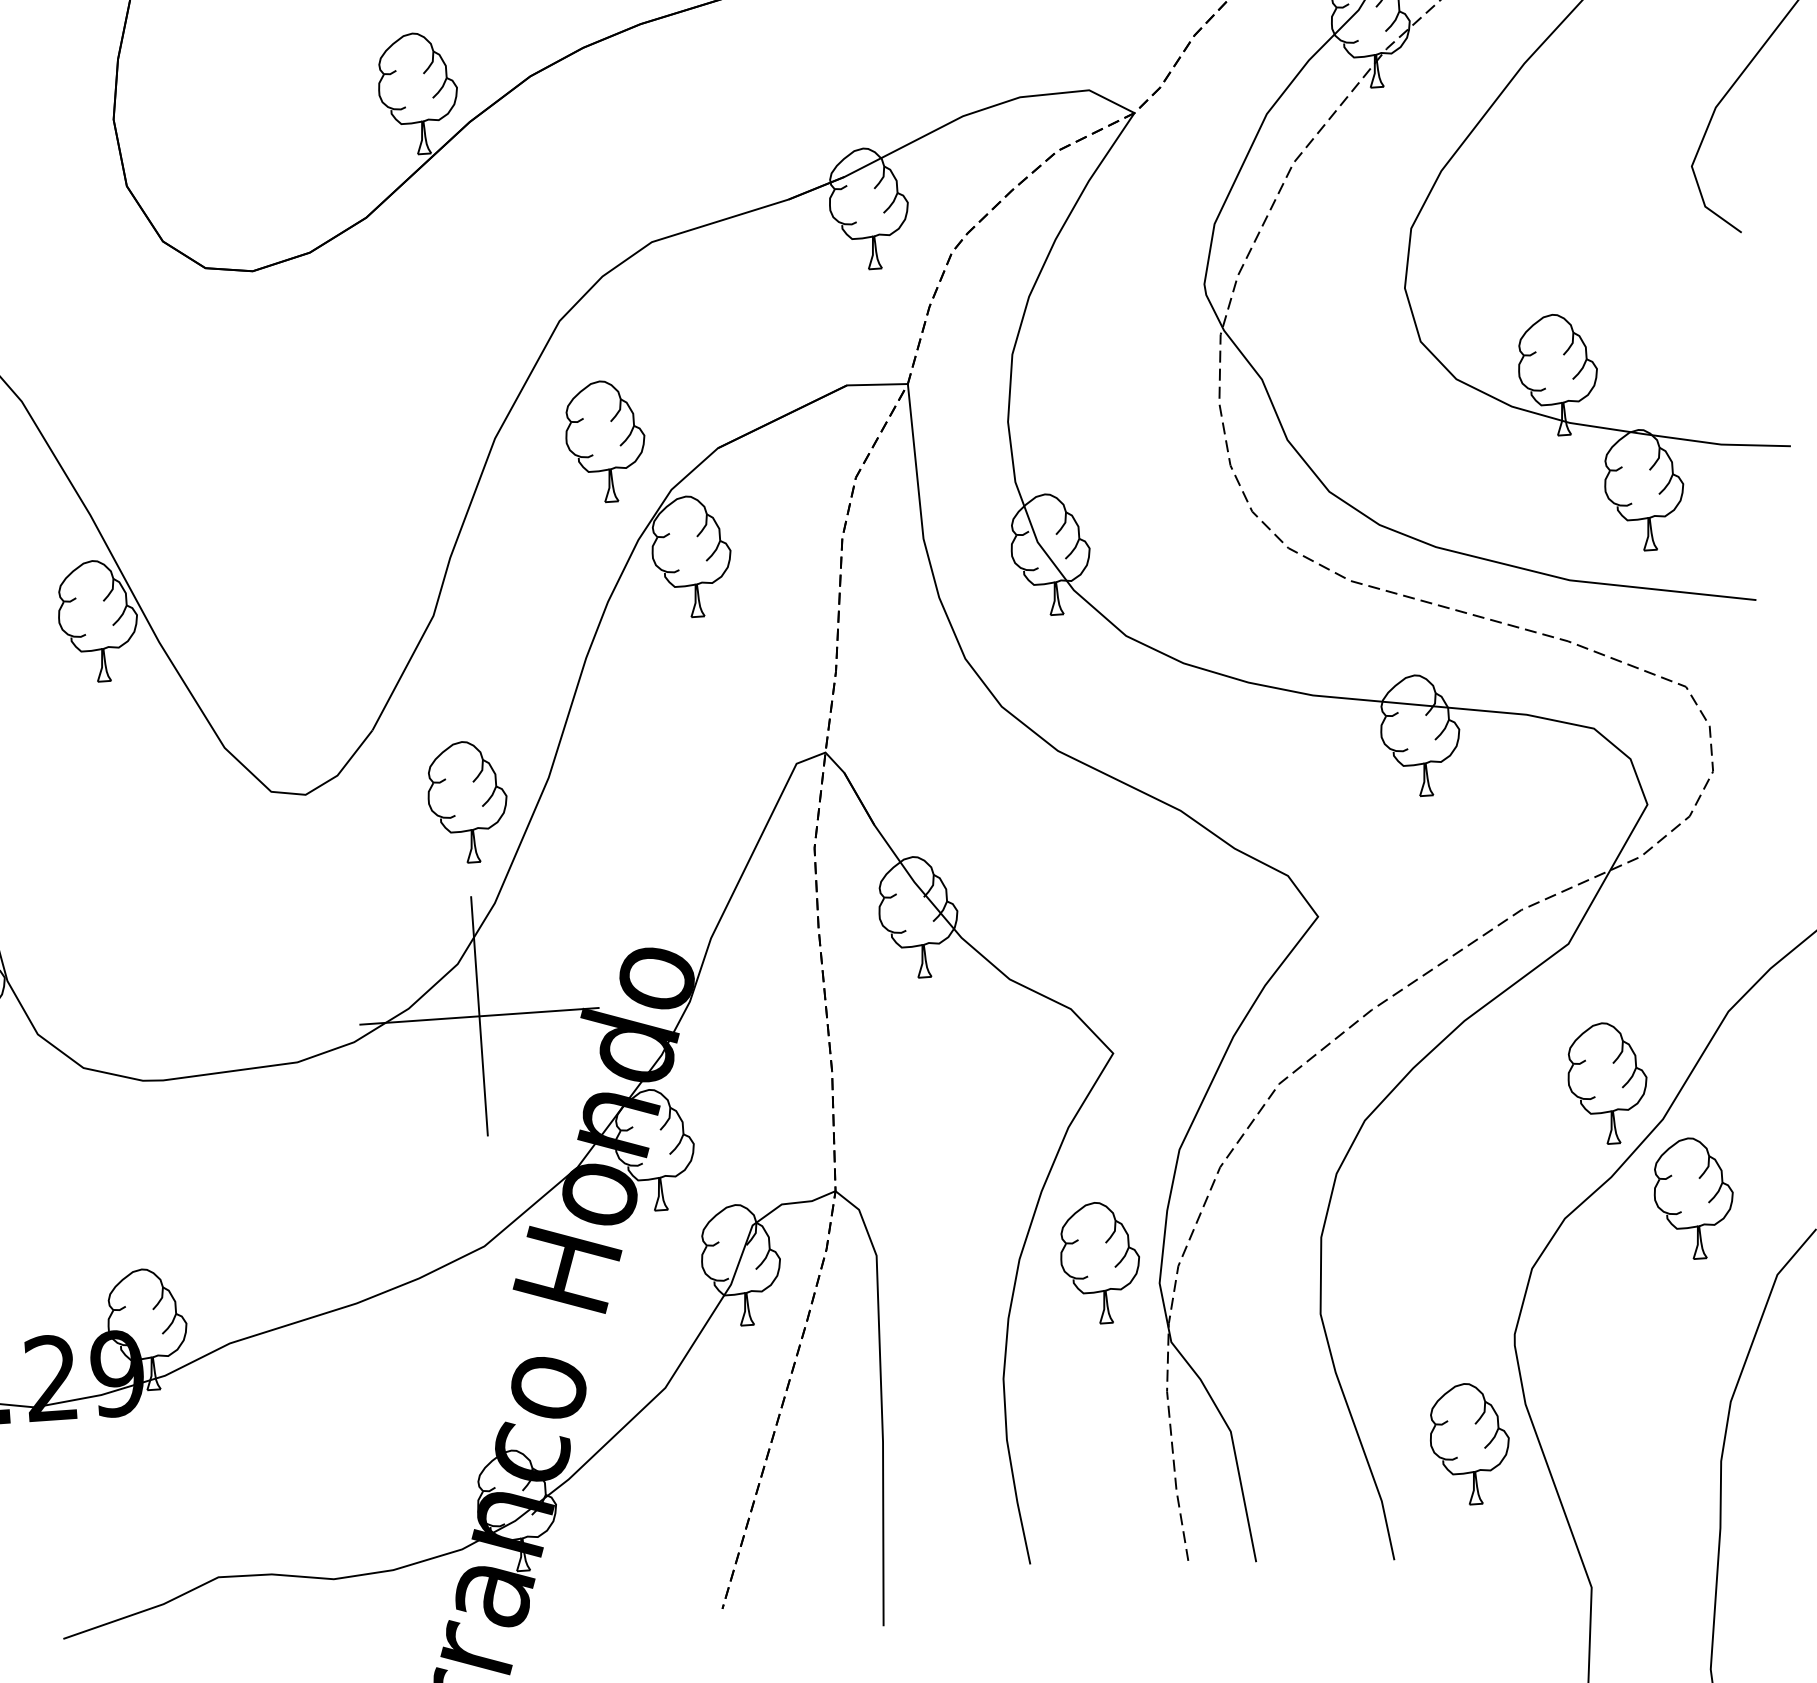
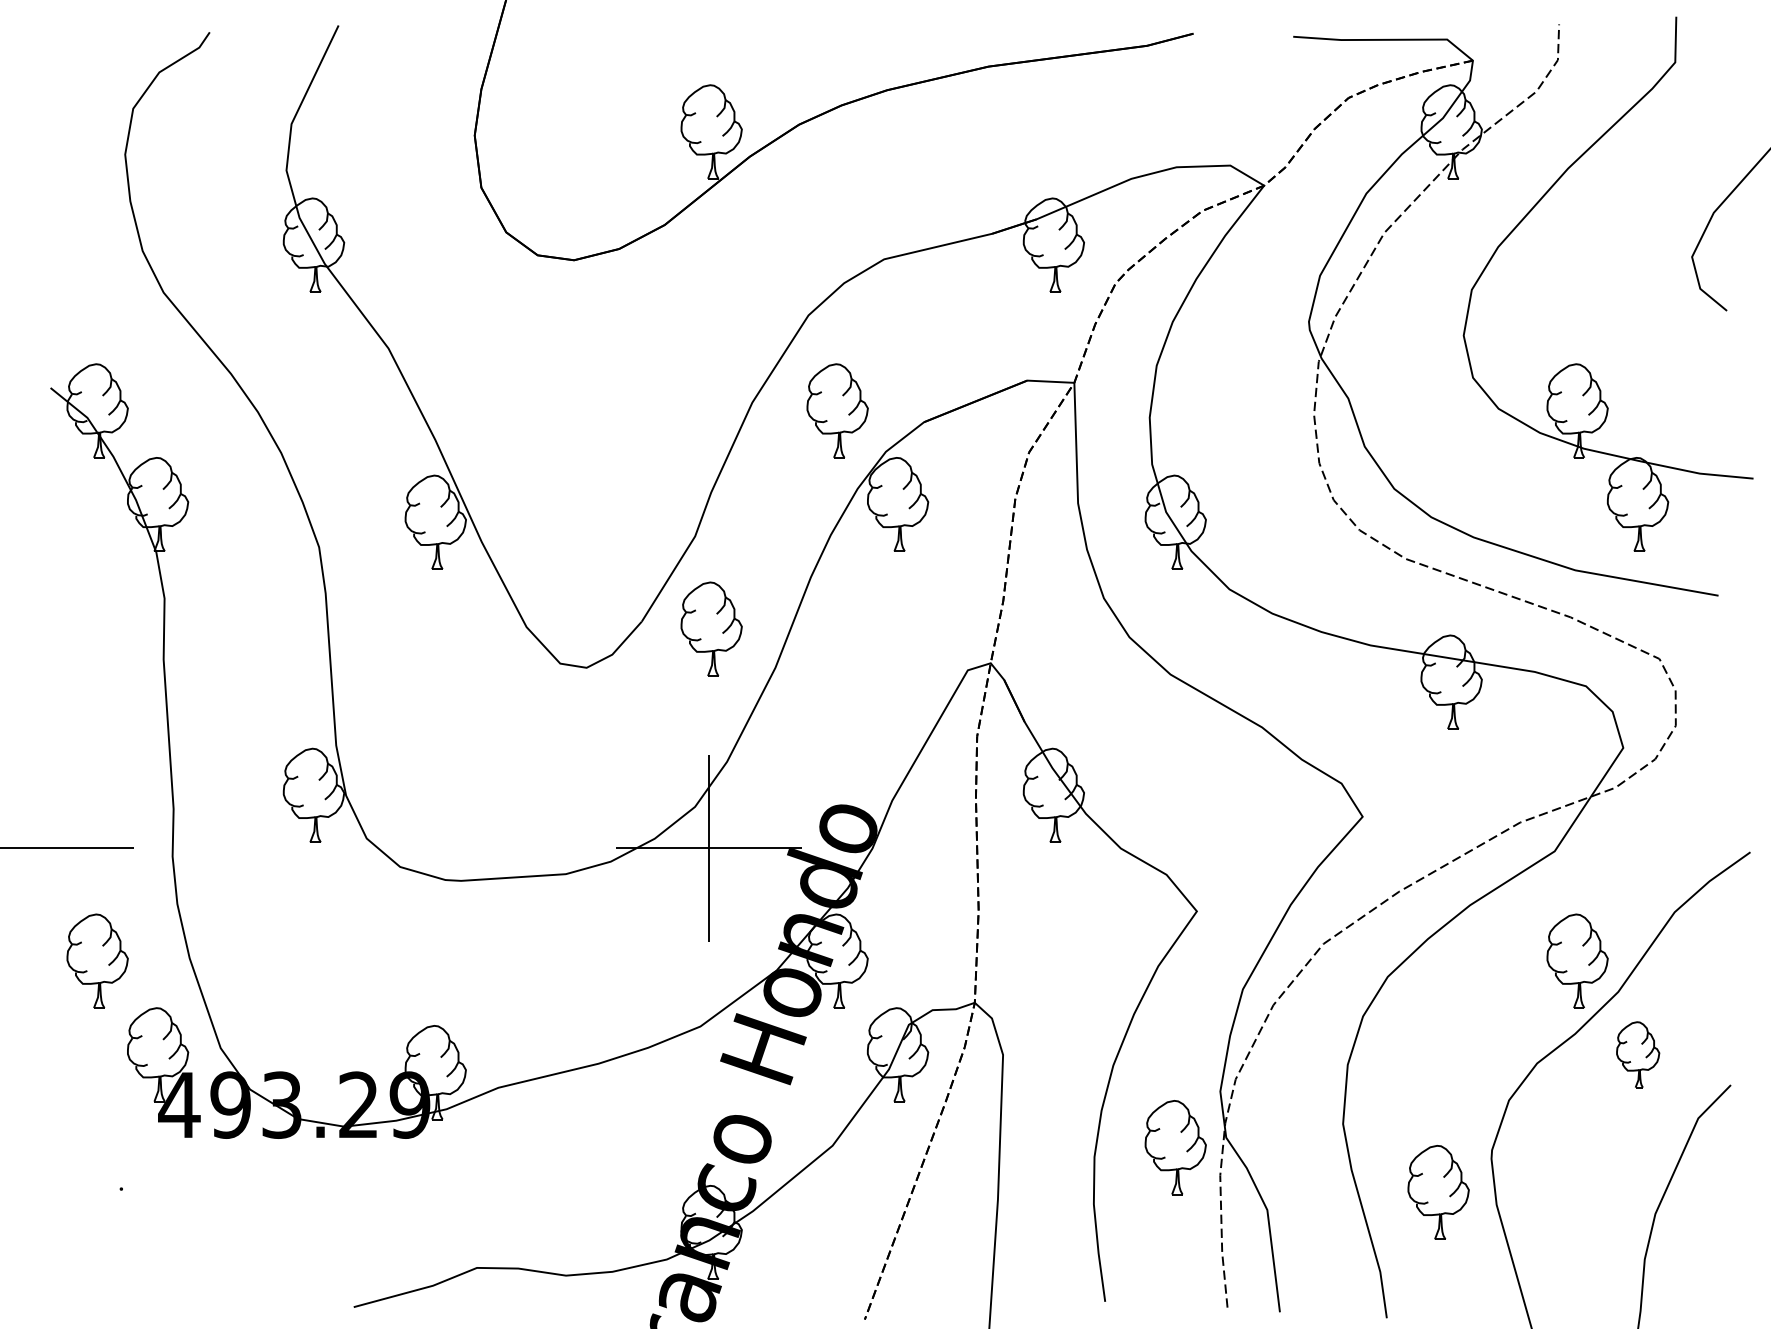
part: (467, 801) -> (711, 628), moved
part: (1694, 1197) -> (1638, 1054), size x0.7
part: (1100, 1262) -> (1175, 1147), moved
part: (1469, 1443) -> (1438, 1192), moved

